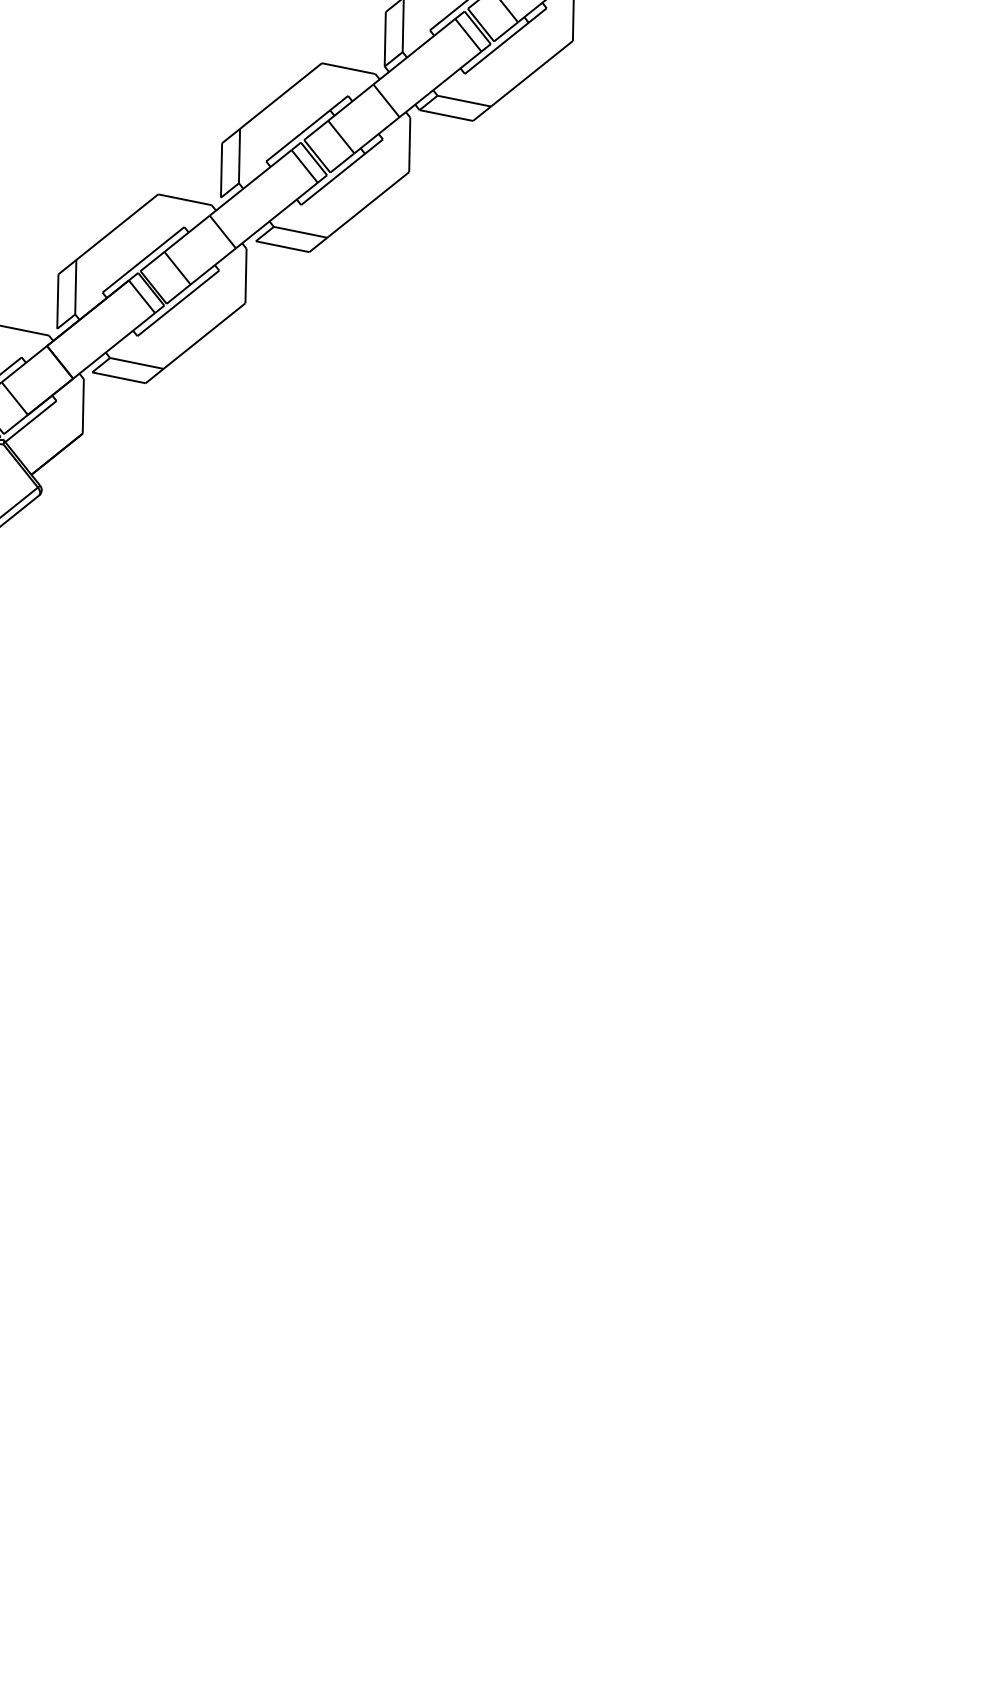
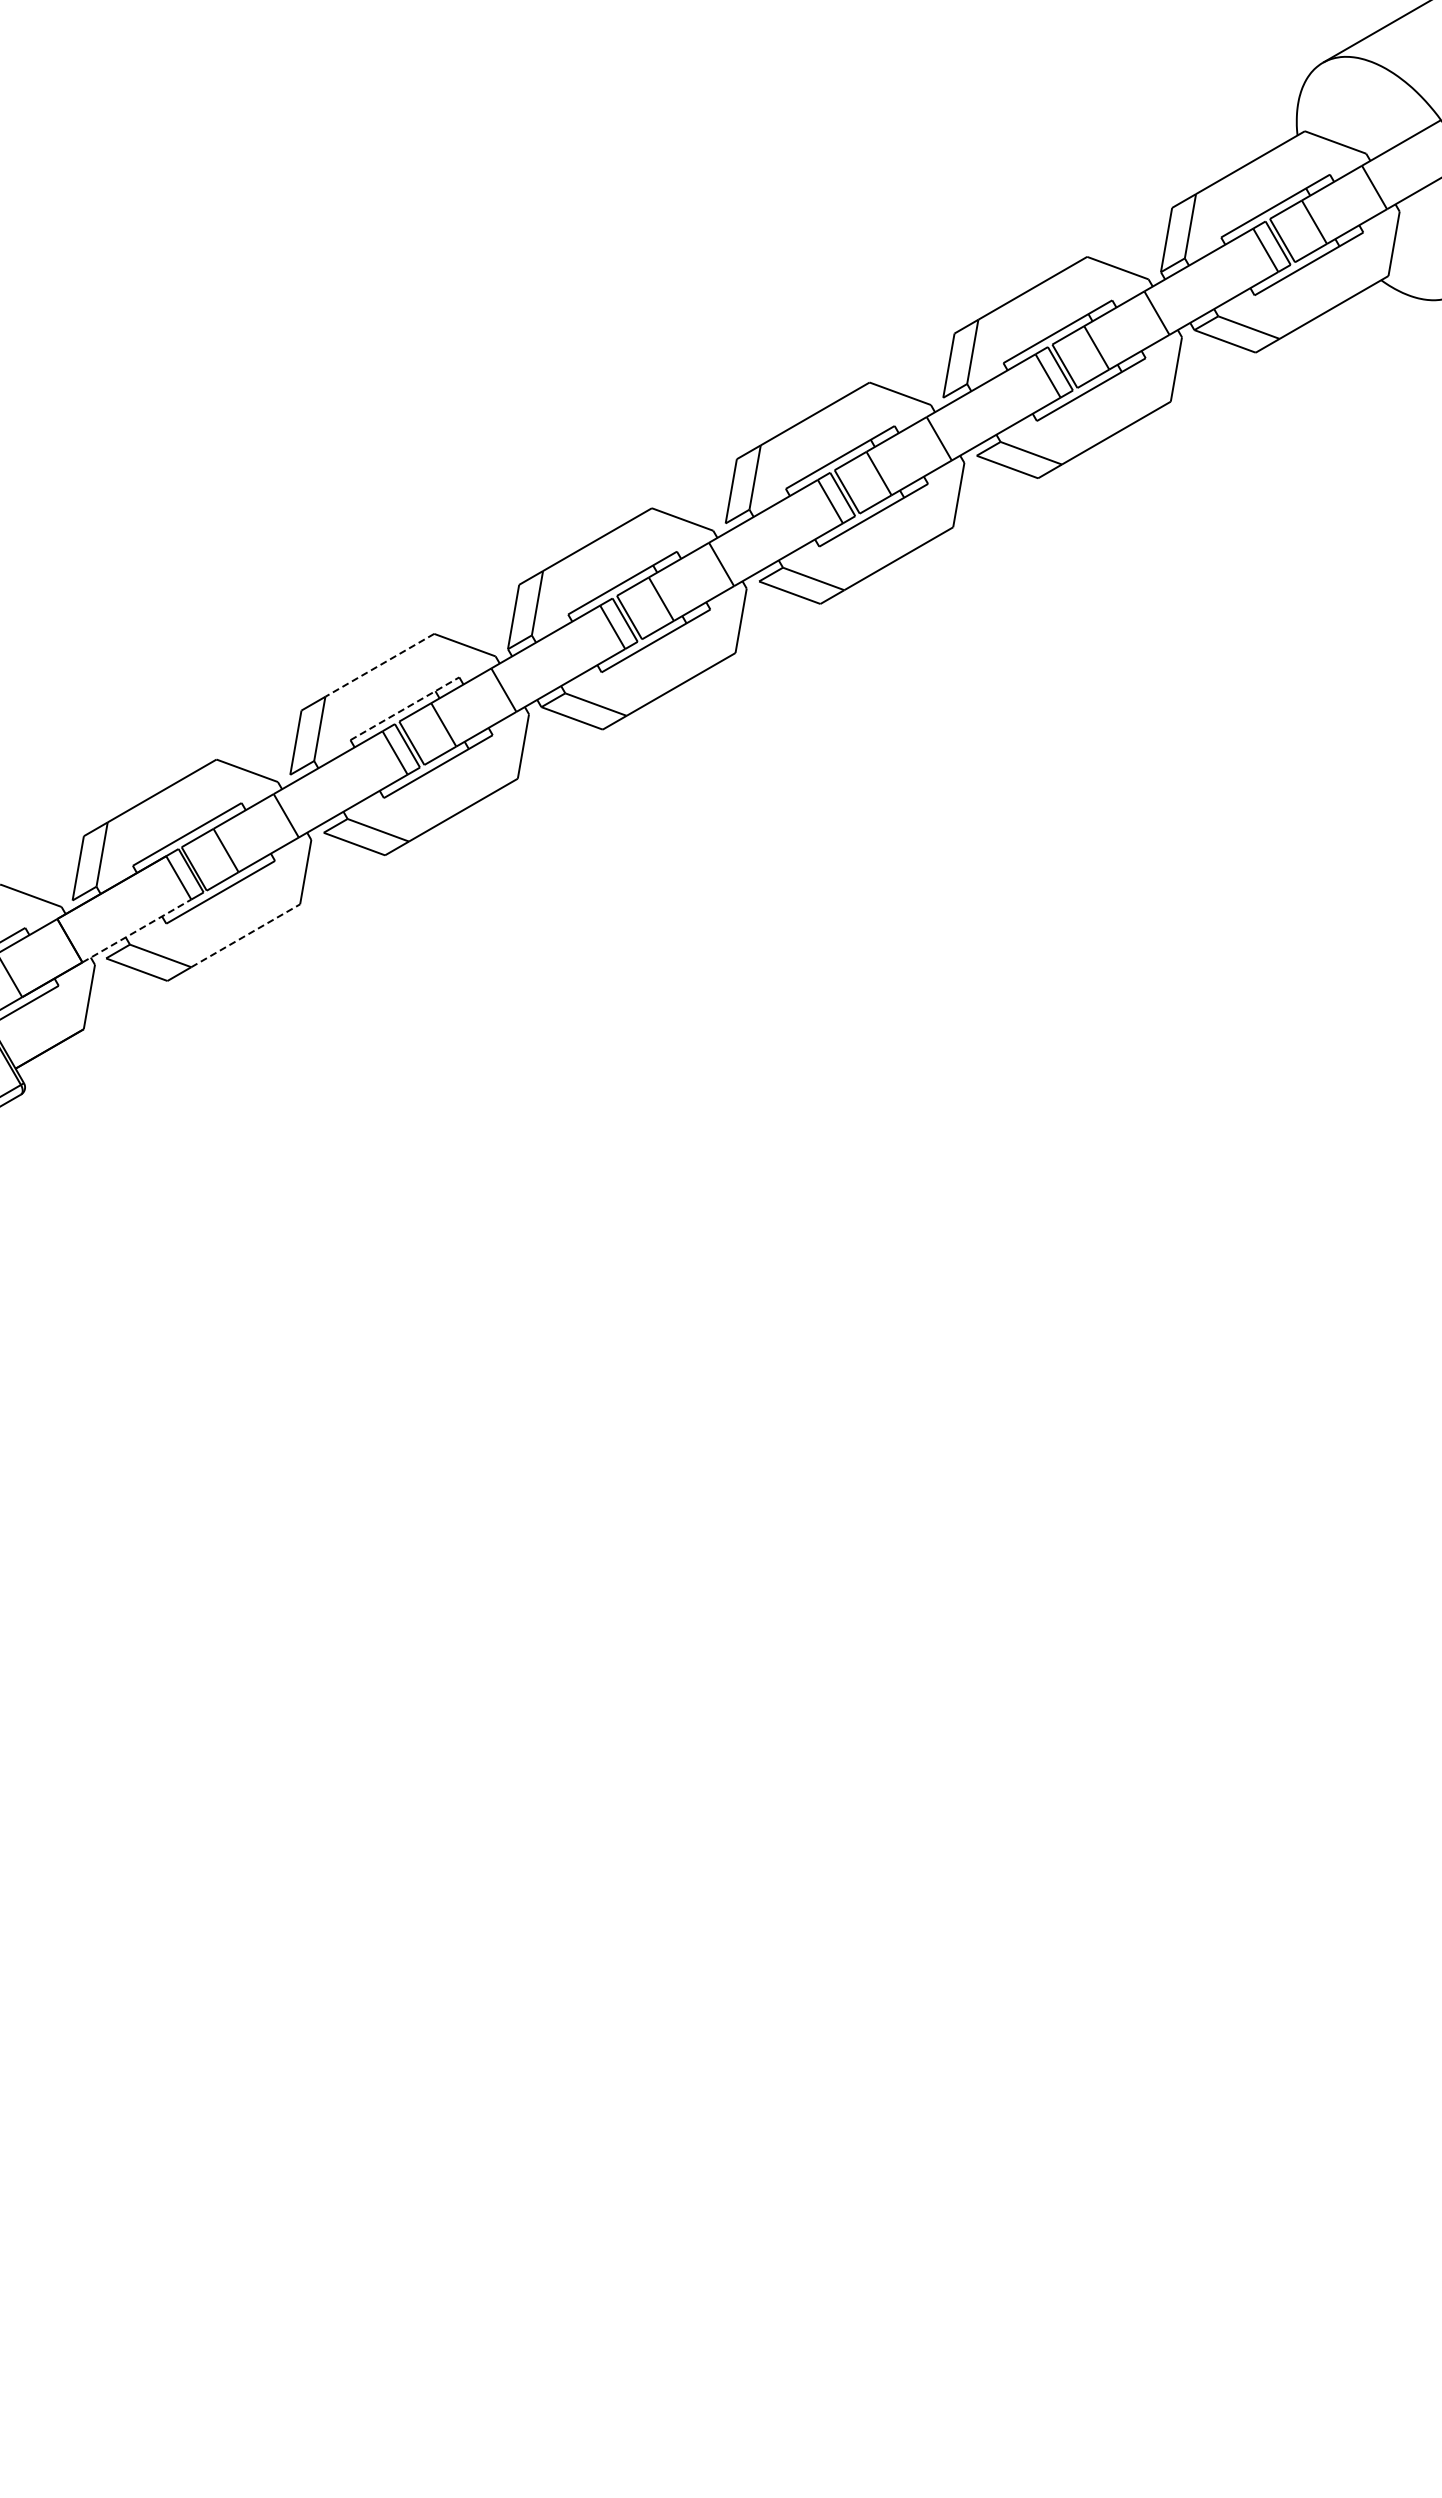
line: (280, 96) -> (379, 665), solid -> dashed
line: (306, 128) -> (404, 708), solid -> dashed
line: (204, 335) -> (245, 935), solid -> dashed
line: (113, 346) -> (136, 931), solid -> dashed

